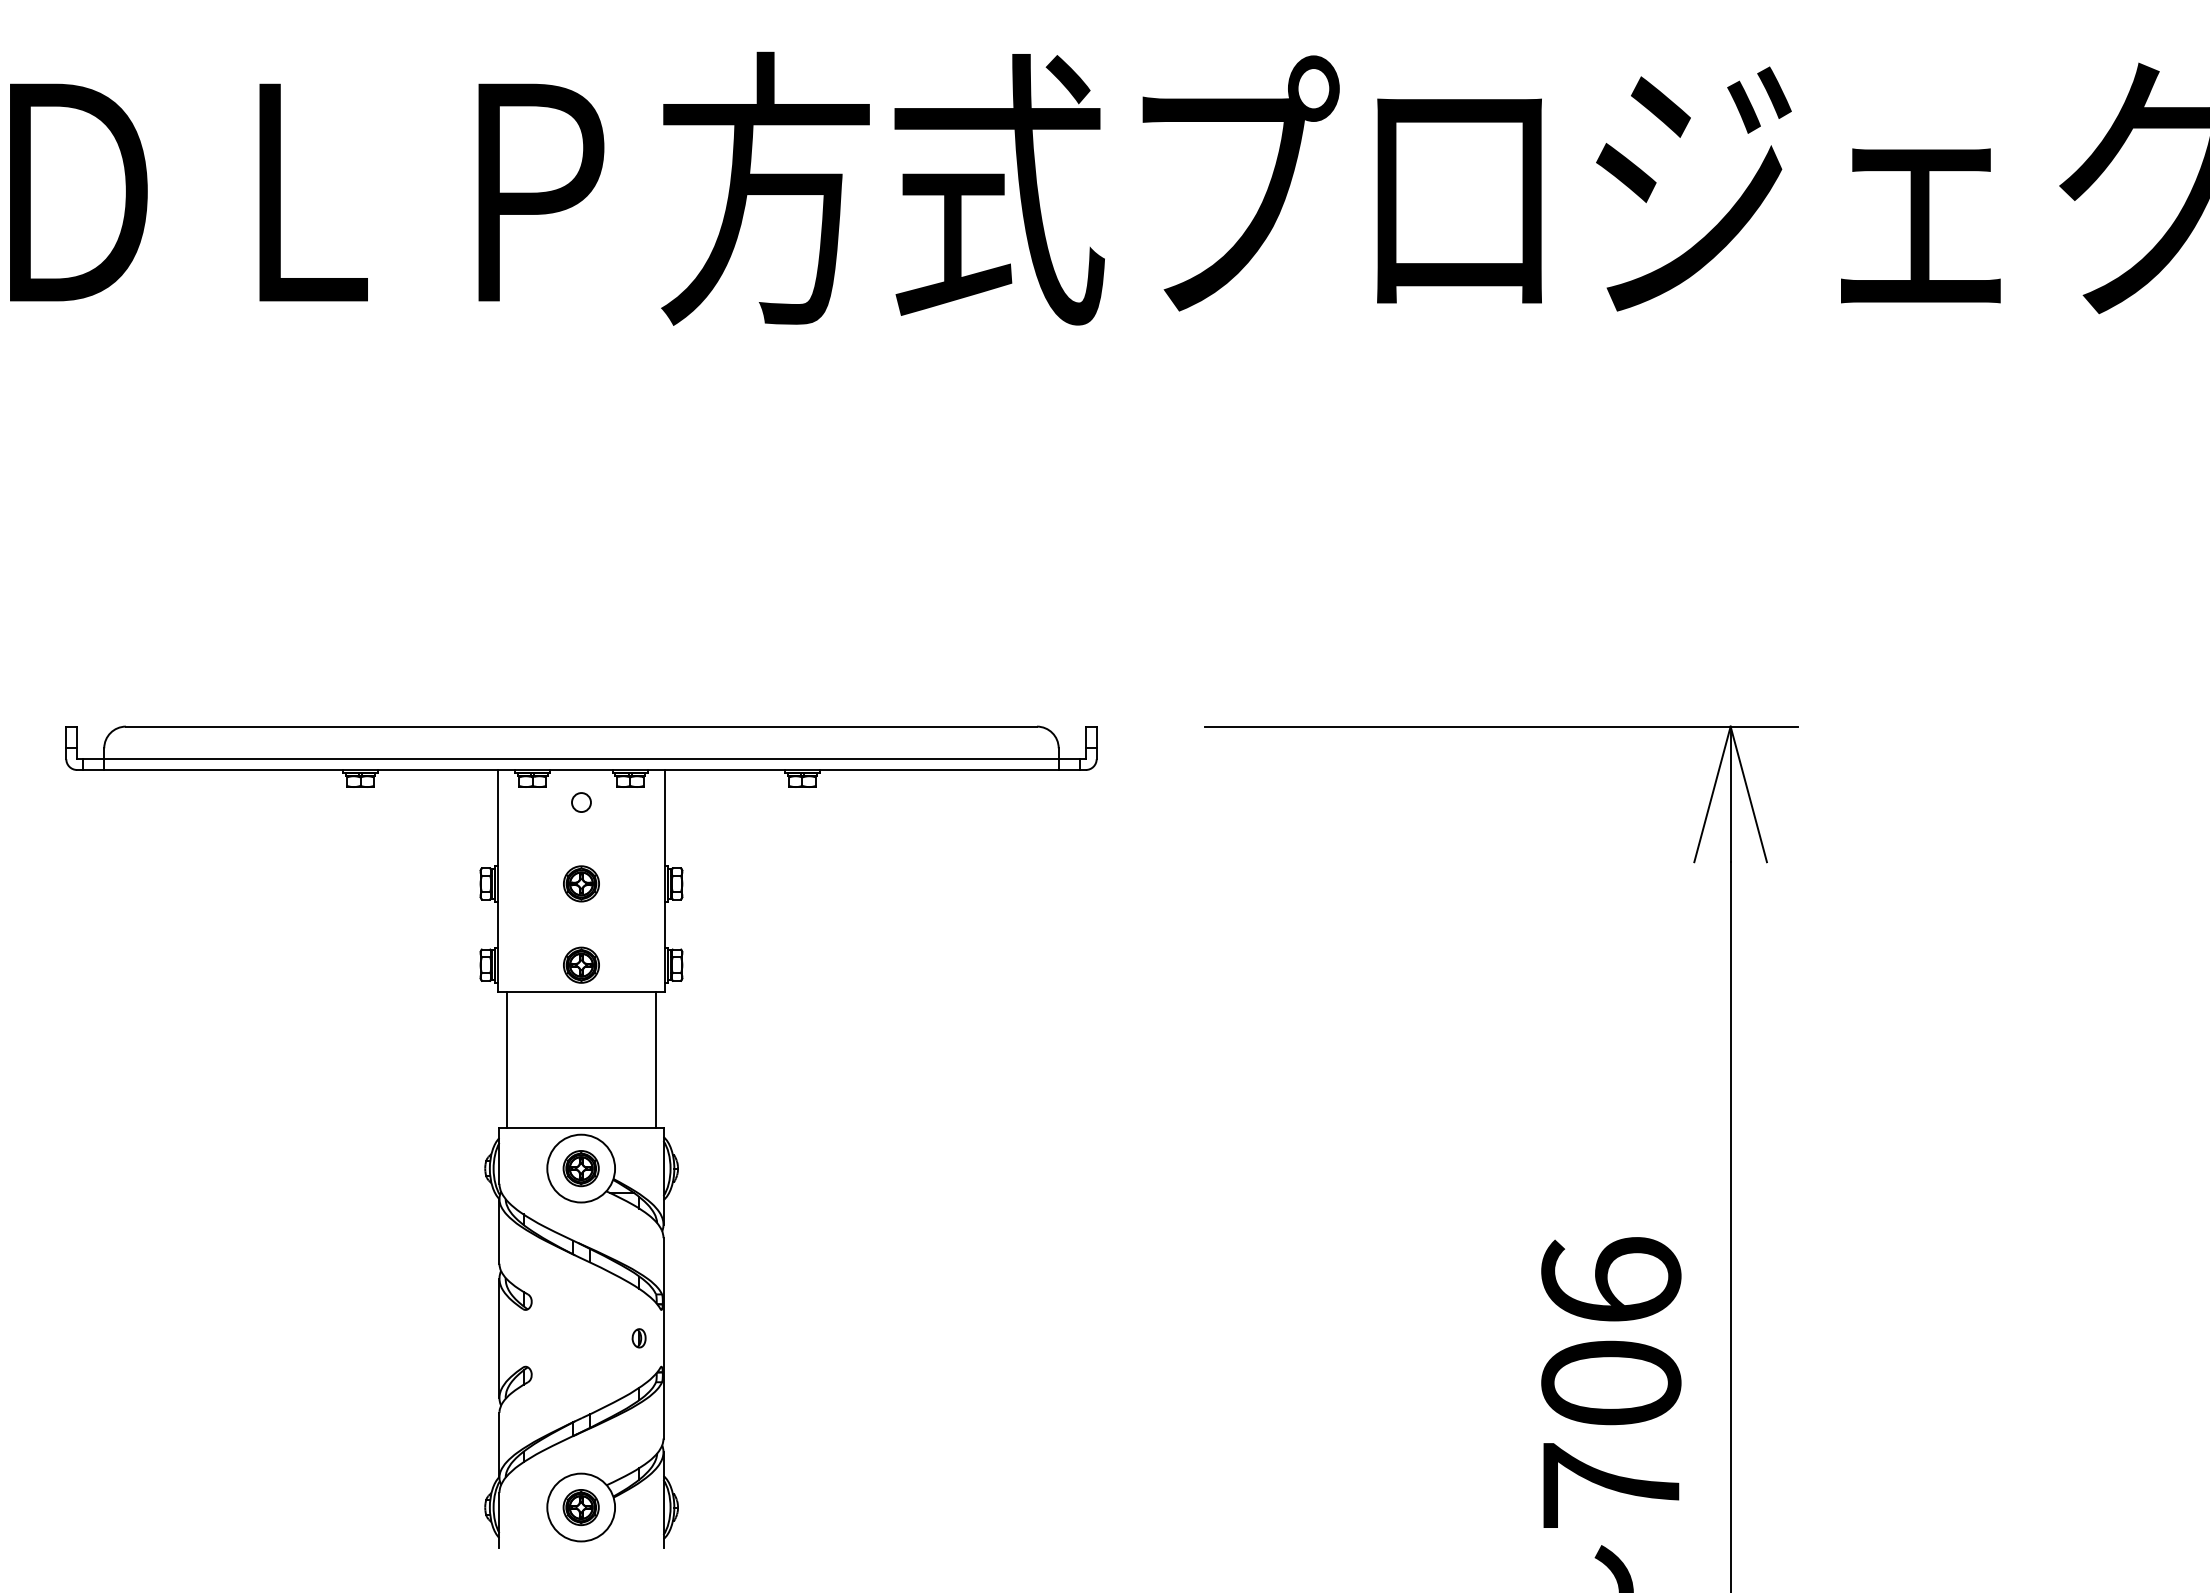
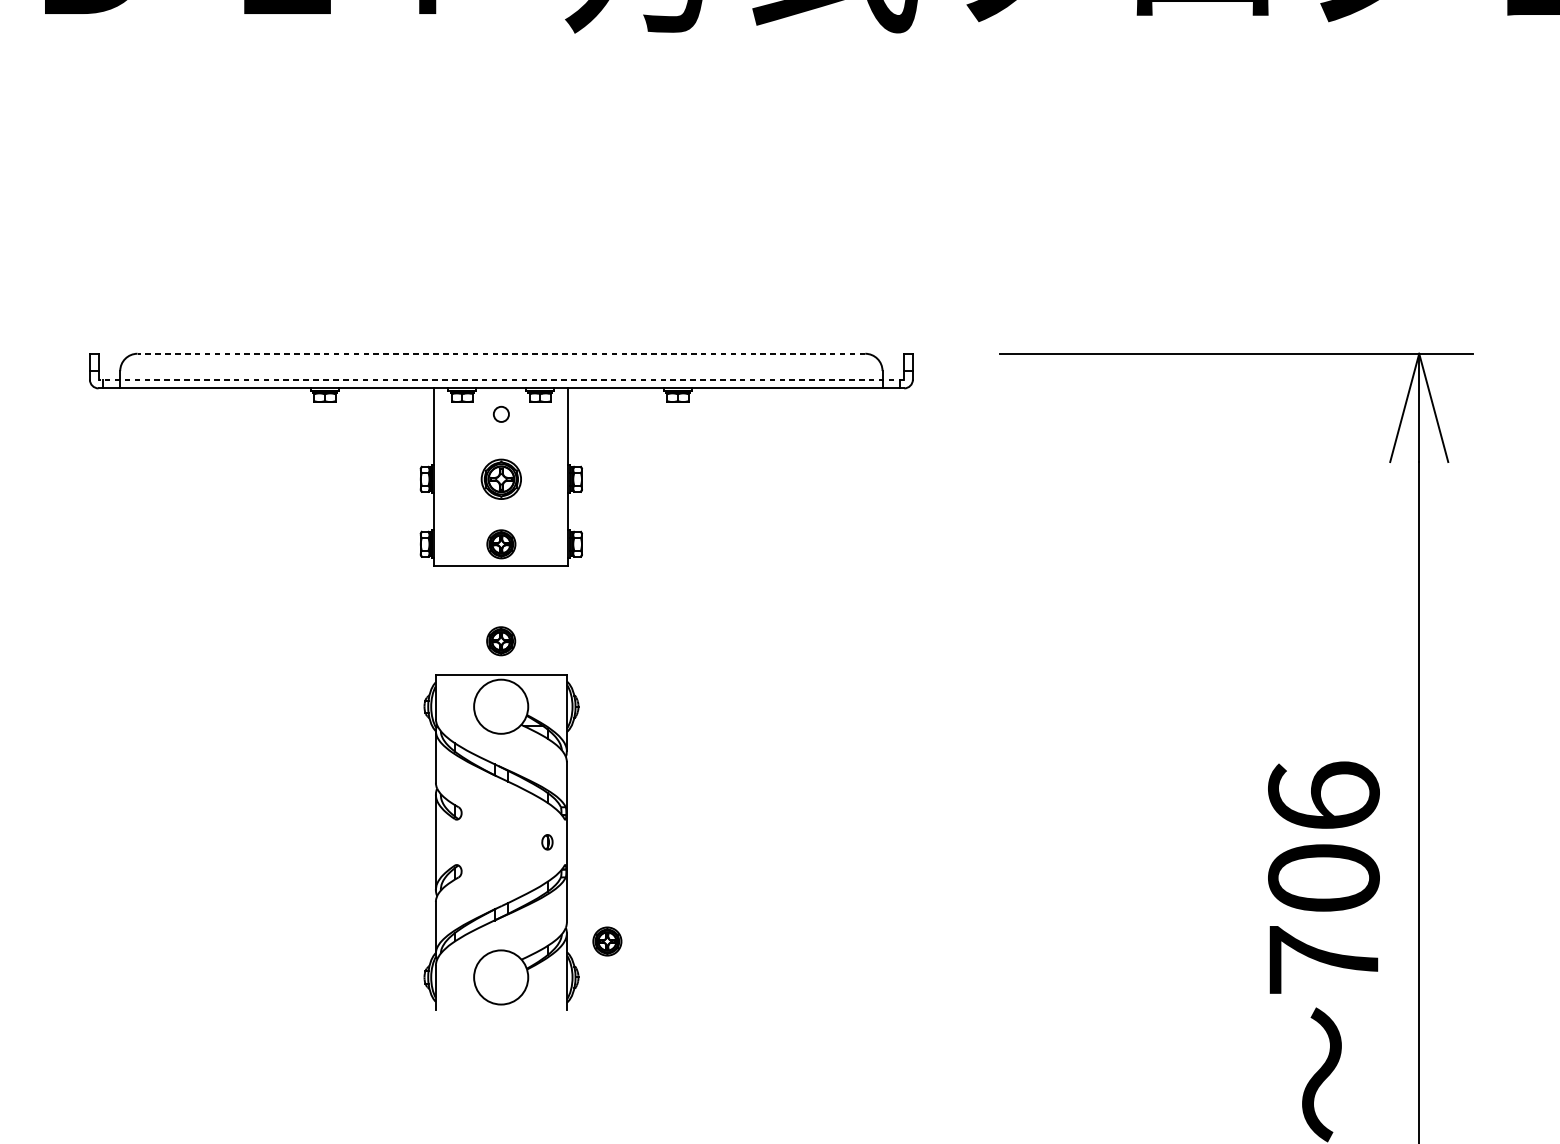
line: (581, 726) -> (501, 353), solid -> dashed
line: (580, 759) -> (500, 380), solid -> dashed
part: (581, 883) -> (501, 479), size x1.4
line: (506, 1060) -> (441, 620), removed
line: (656, 1060) -> (561, 620), removed
part: (580, 1168) -> (500, 641), moved
part: (580, 1507) -> (606, 941), moved

